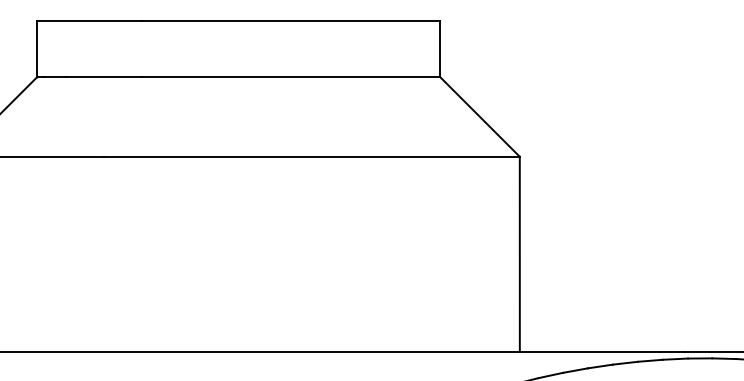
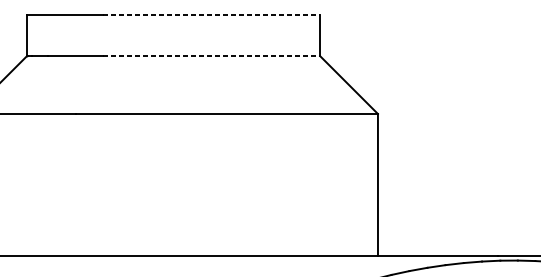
line: (291, 20) -> (211, 14), solid -> dashed
line: (291, 77) -> (211, 56), solid -> dashed

